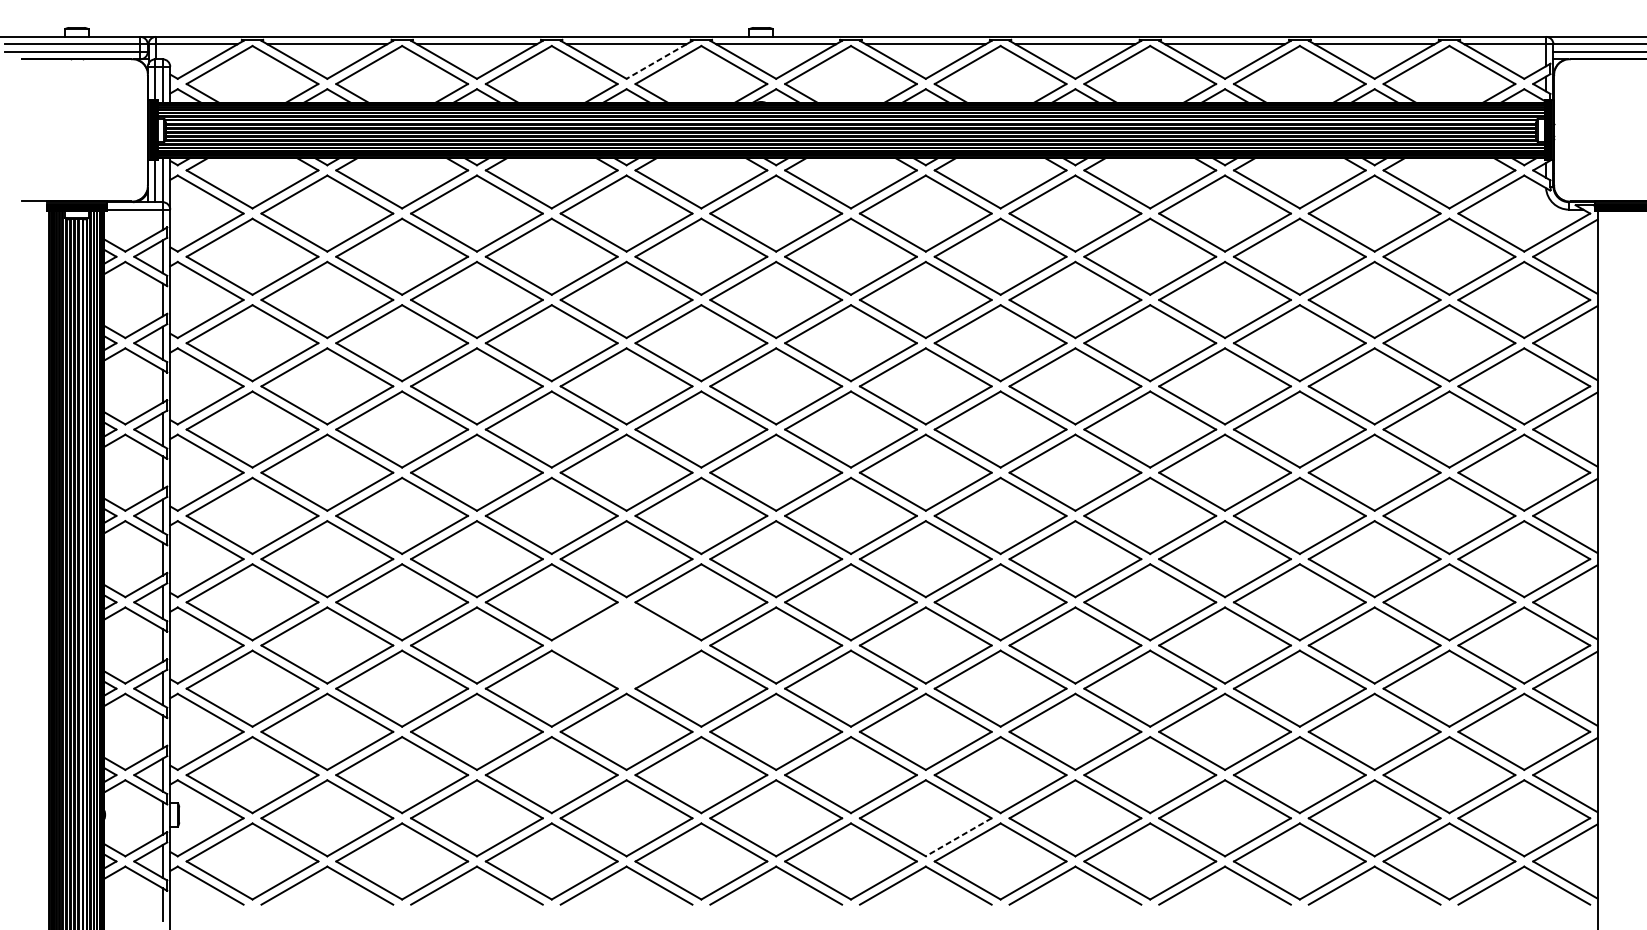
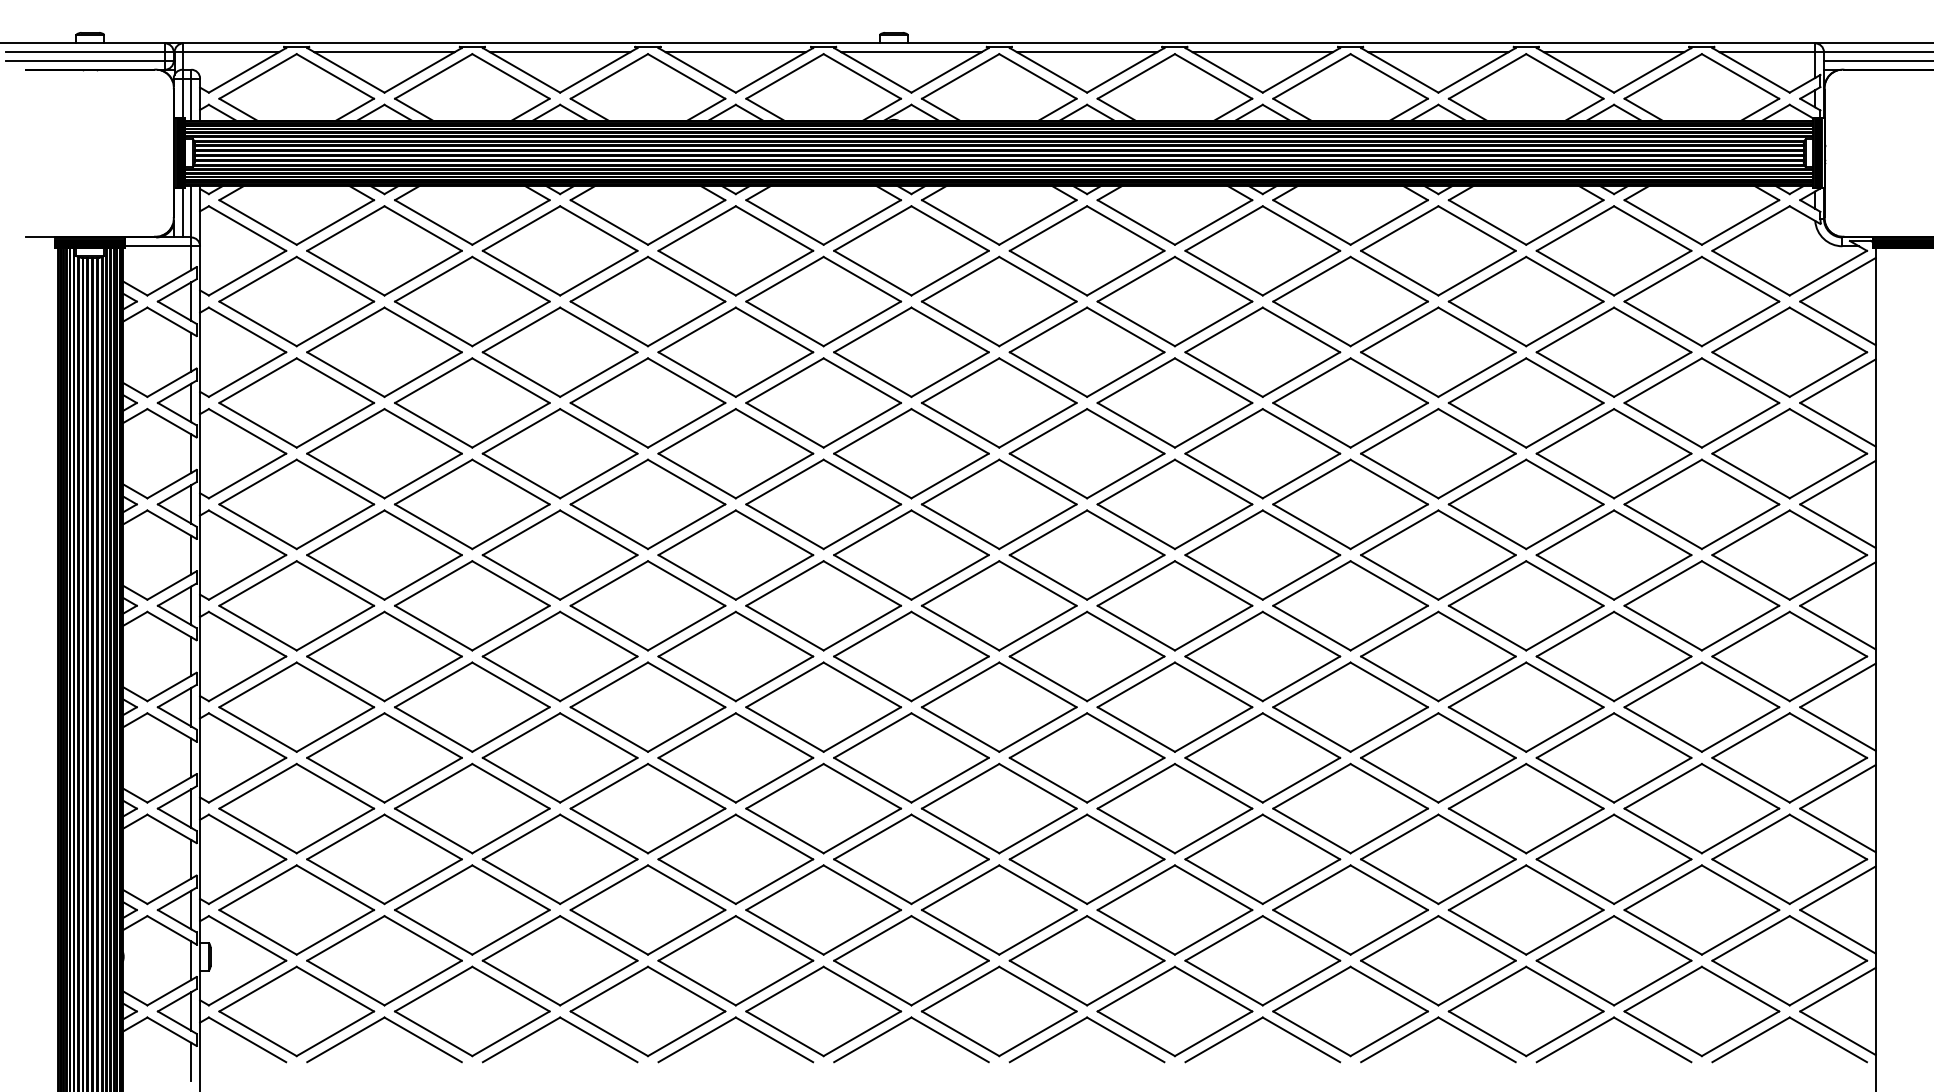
line: (656, 61) -> (770, 72), dashed -> solid
part: (626, 645) -> (735, 757), added
line: (958, 837) -> (1125, 983), dashed -> solid

